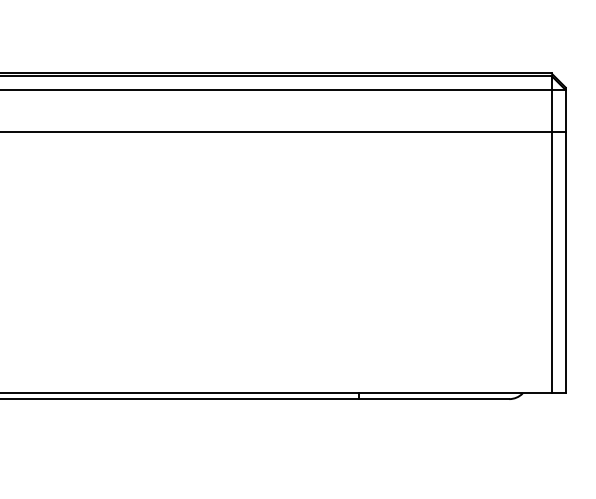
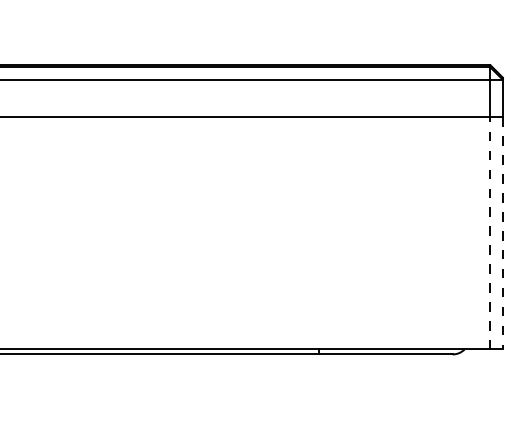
line: (551, 263) -> (490, 233), solid -> dashed
line: (565, 263) -> (502, 233), solid -> dashed

